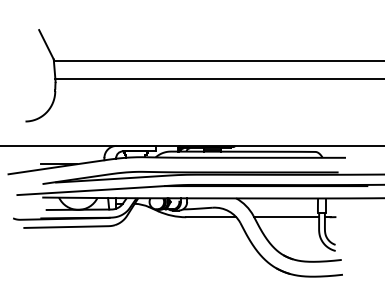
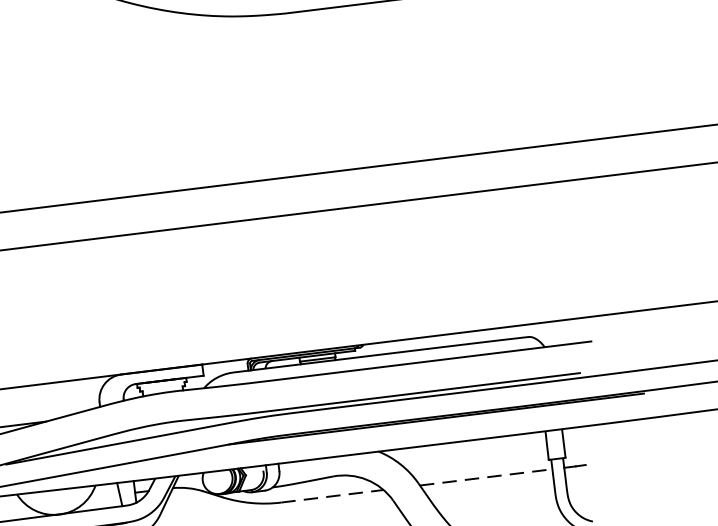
line: (211, 217) -> (332, 496), solid -> dashed
line: (287, 217) -> (487, 477), solid -> dashed

